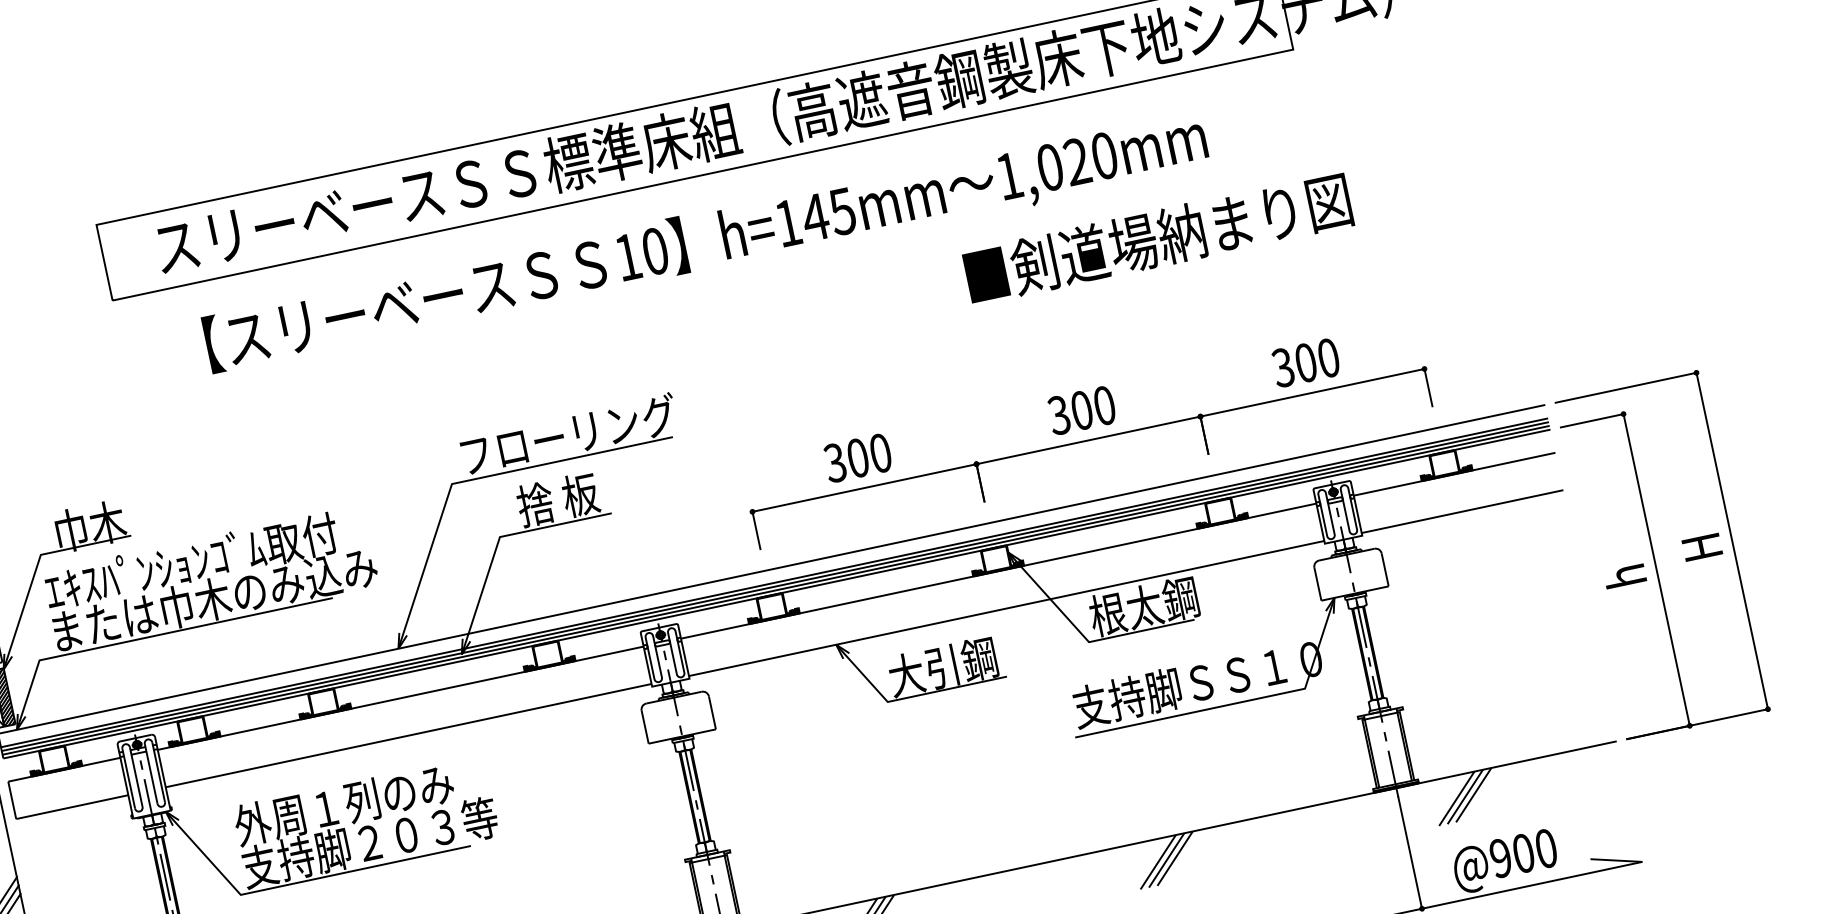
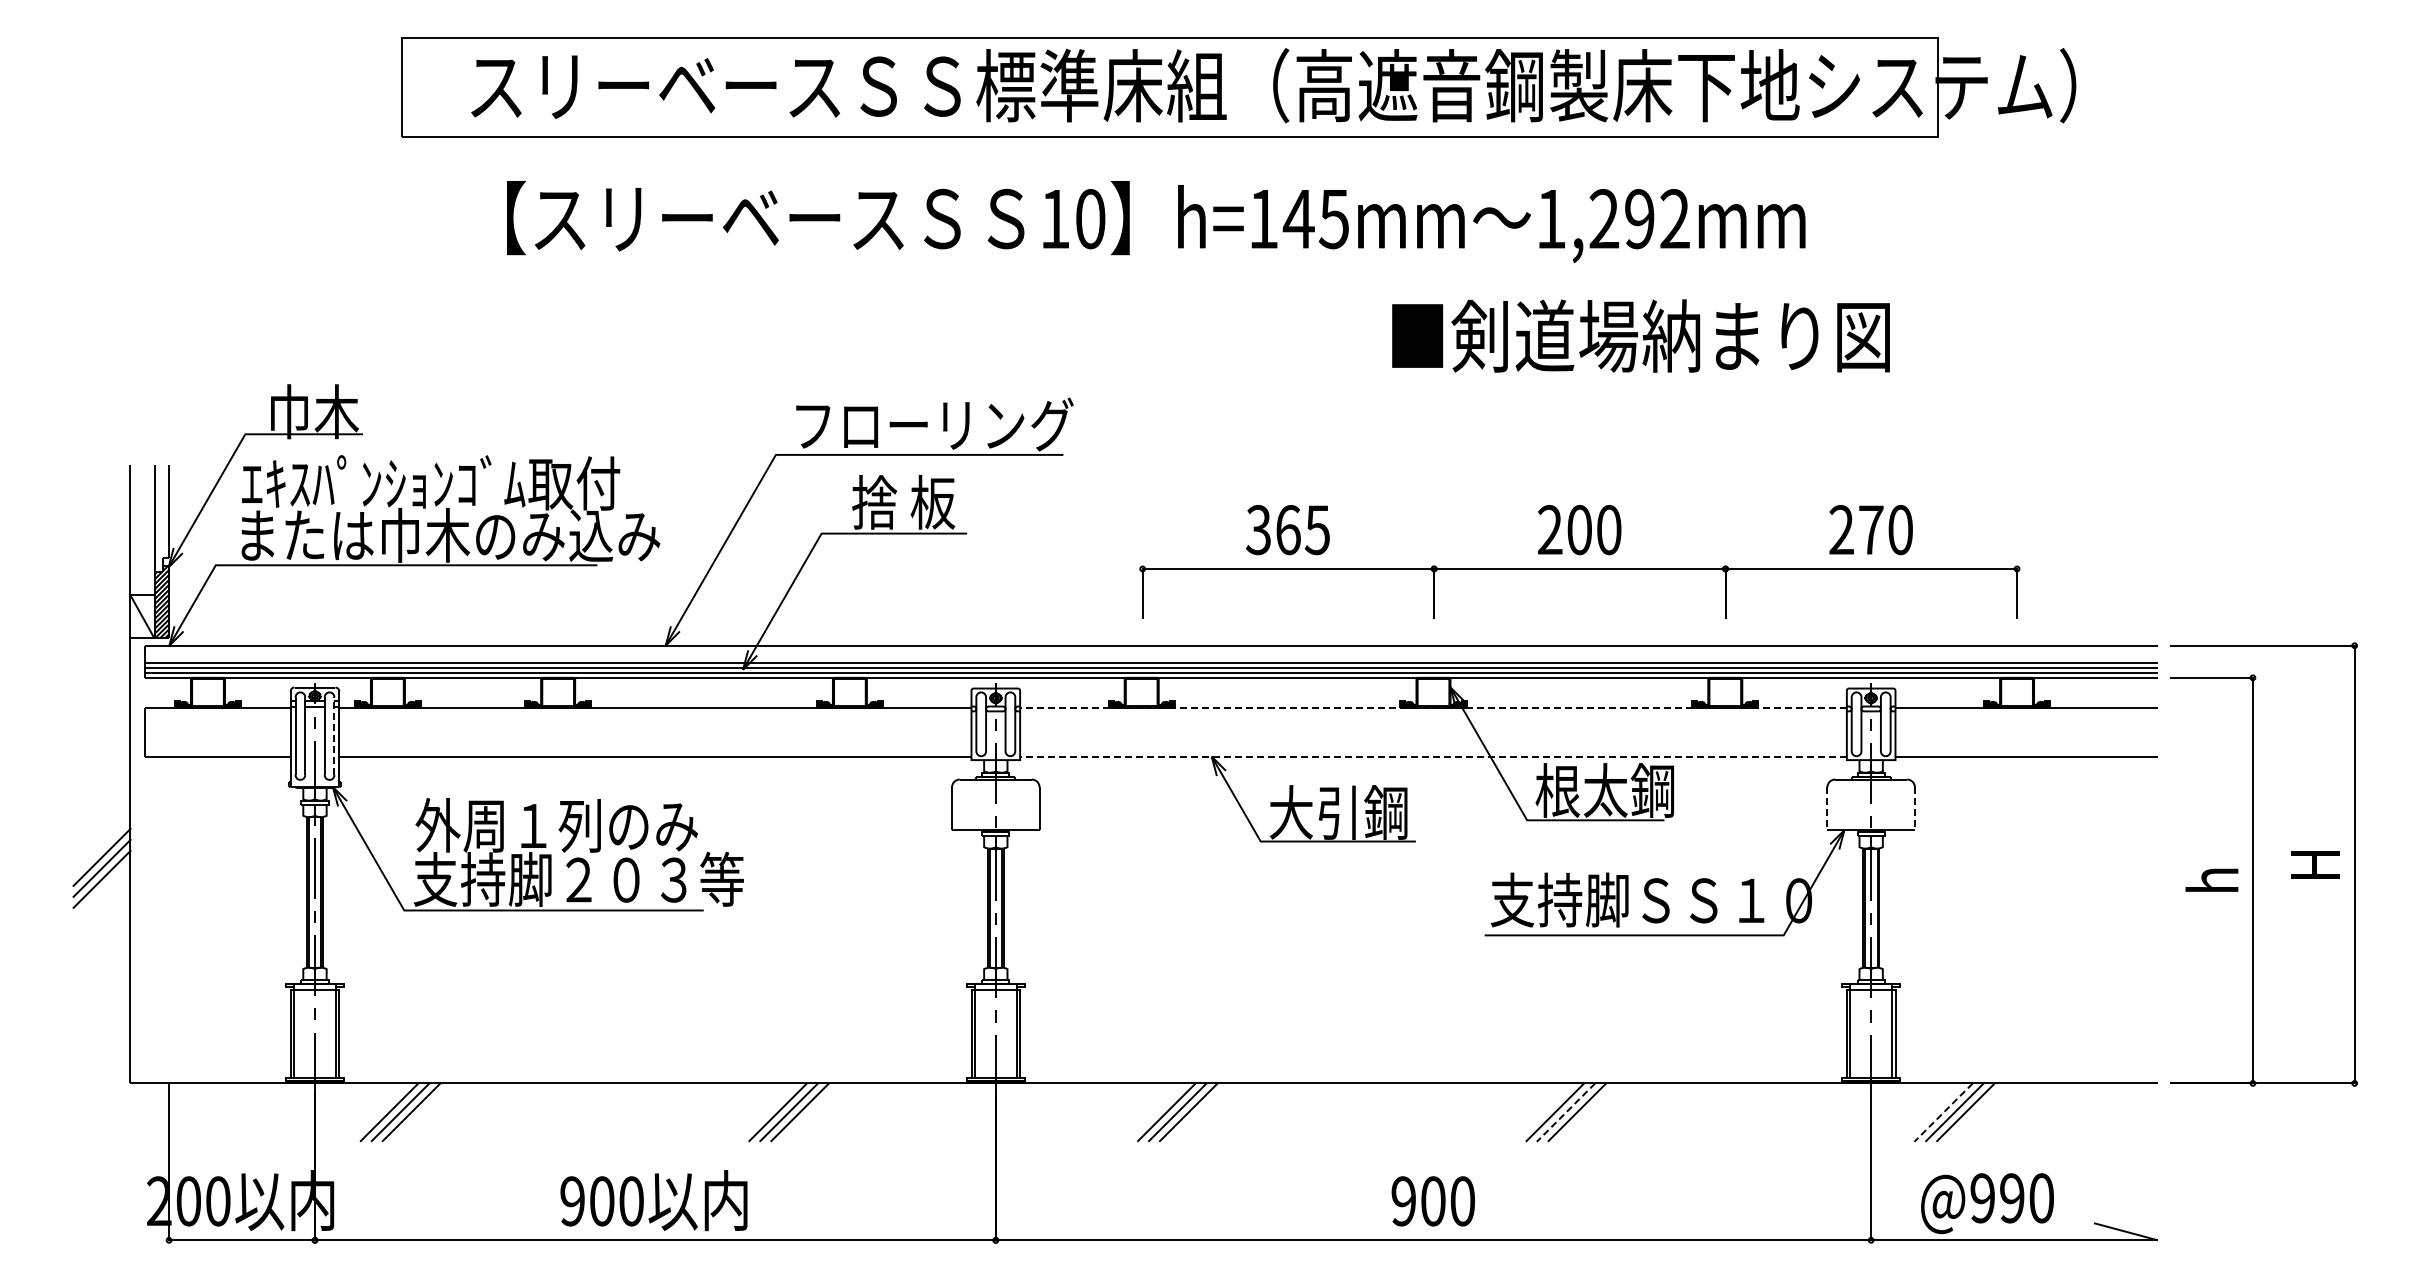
text: (1077, 162) -> (1639, 219), 1,020mm -> 1,292mm
text: (1157, 238) -> (1640, 335), moved
text: (1294, 365) -> (1855, 530), 300 -> 270
text: (1058, 415) -> (1549, 530), 300 -> 200
text: (869, 456) -> (1302, 530), 300 -> 365
line: (997, 570) -> (1432, 707), solid -> dashed
line: (1384, 570) -> (1914, 809), solid -> dashed
line: (1318, 584) -> (1827, 809), solid -> dashed
line: (1005, 608) -> (1432, 756), solid -> dashed
line: (158, 772) -> (334, 736), solid -> dashed
line: (1456, 798) -> (1943, 1112), solid -> dashed
text: (1523, 853) -> (2012, 1198), @900 -> @990
line: (1166, 860) -> (1565, 1112), solid -> dashed

